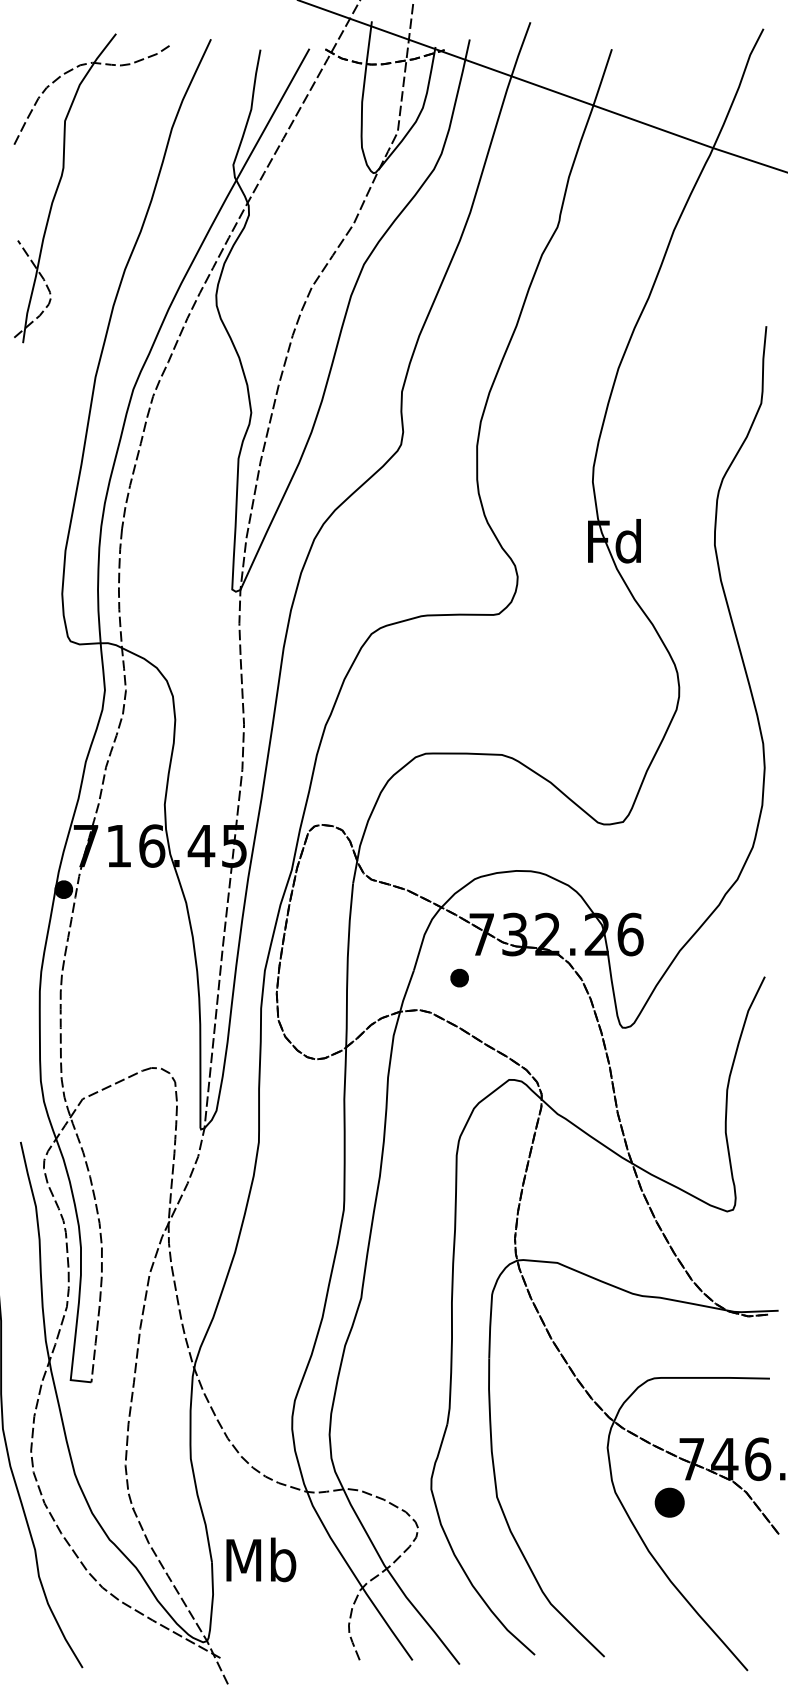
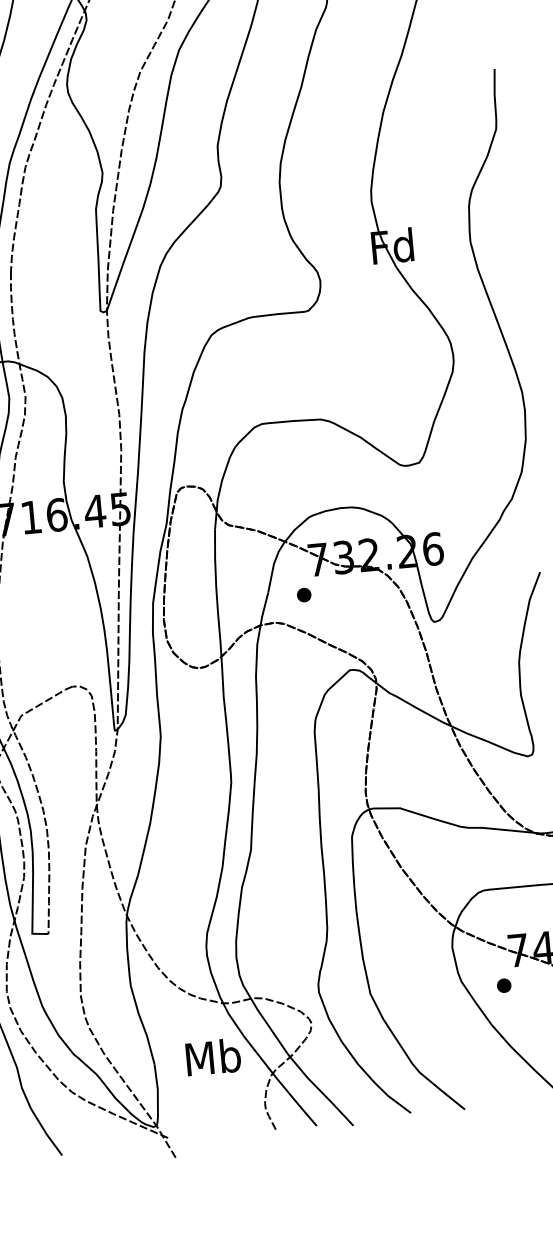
part: (669, 1502) -> (504, 985), size x0.62
text: (261, 1559) -> (213, 1056), moved

